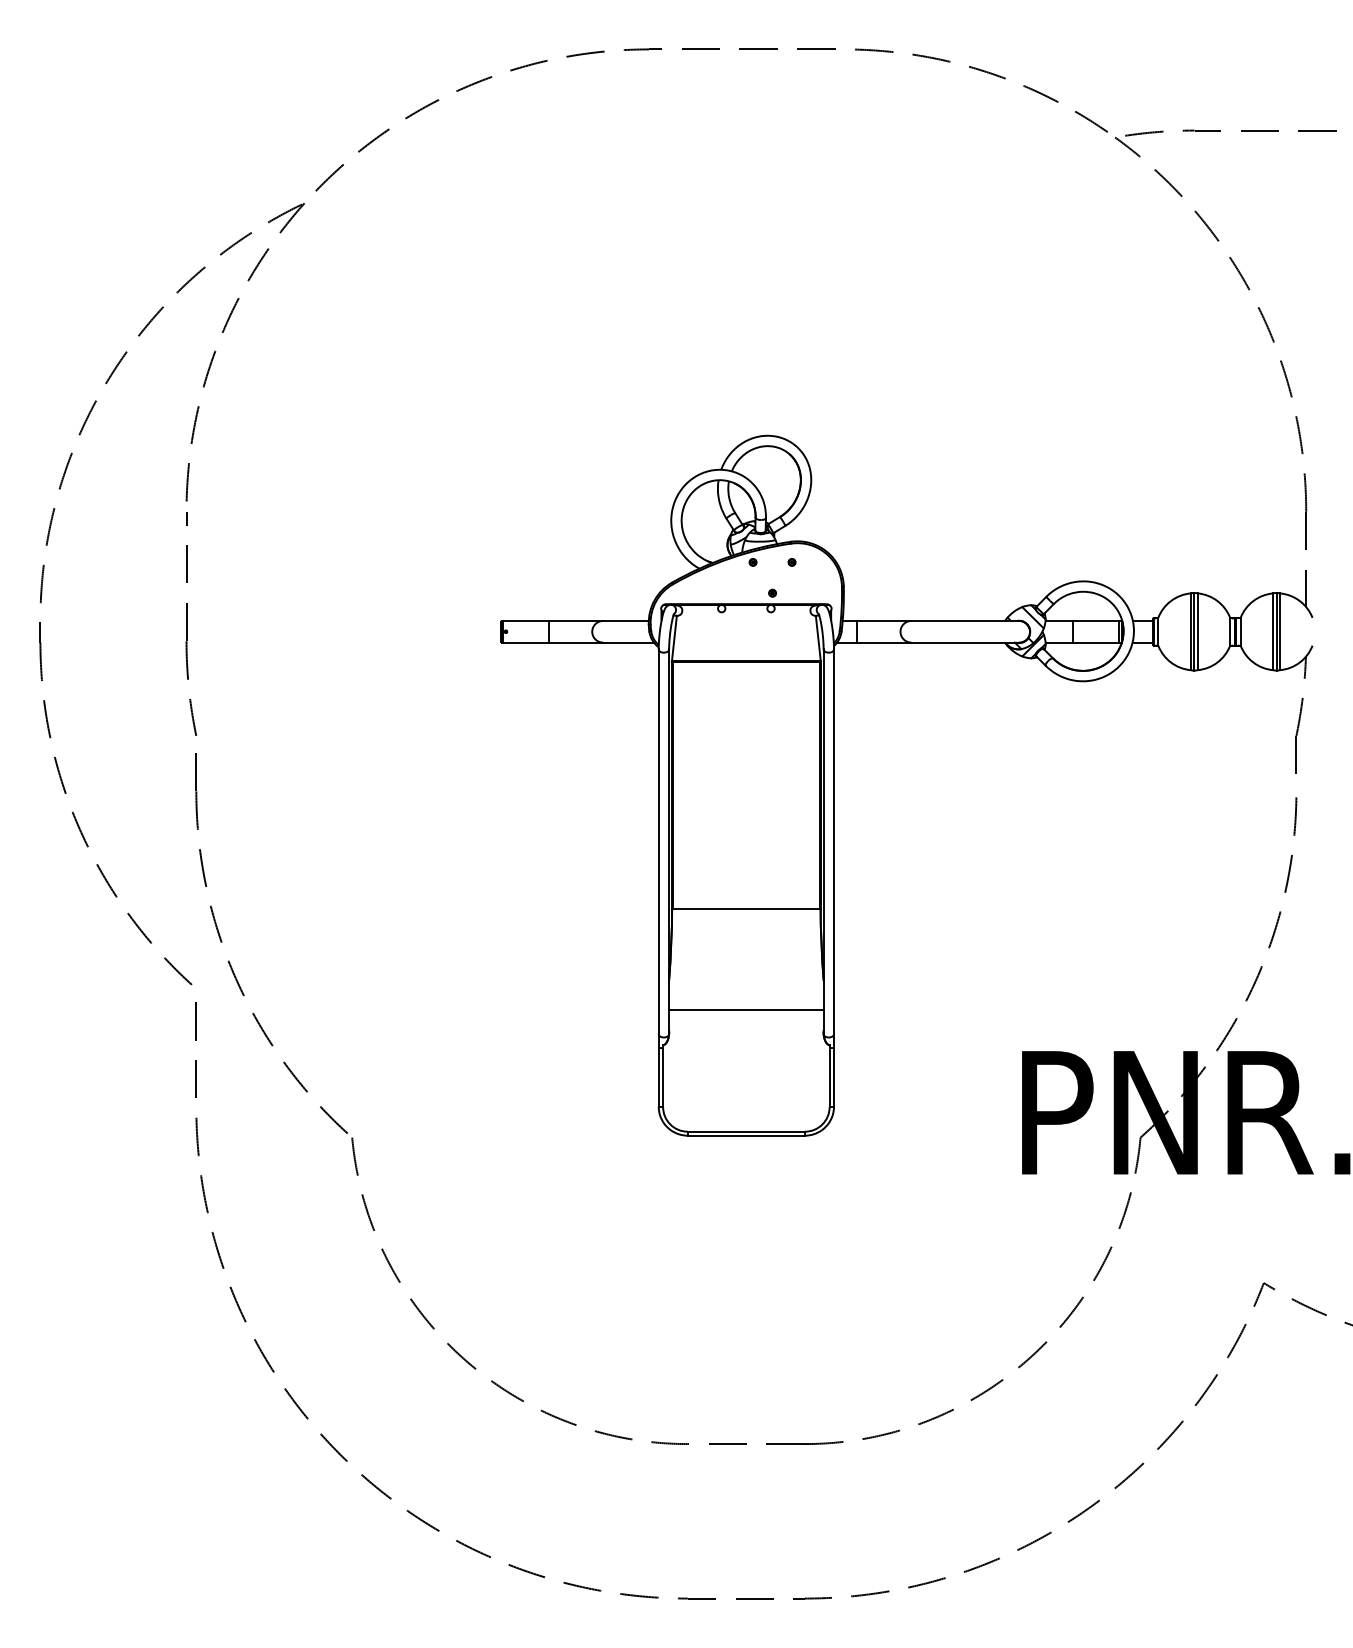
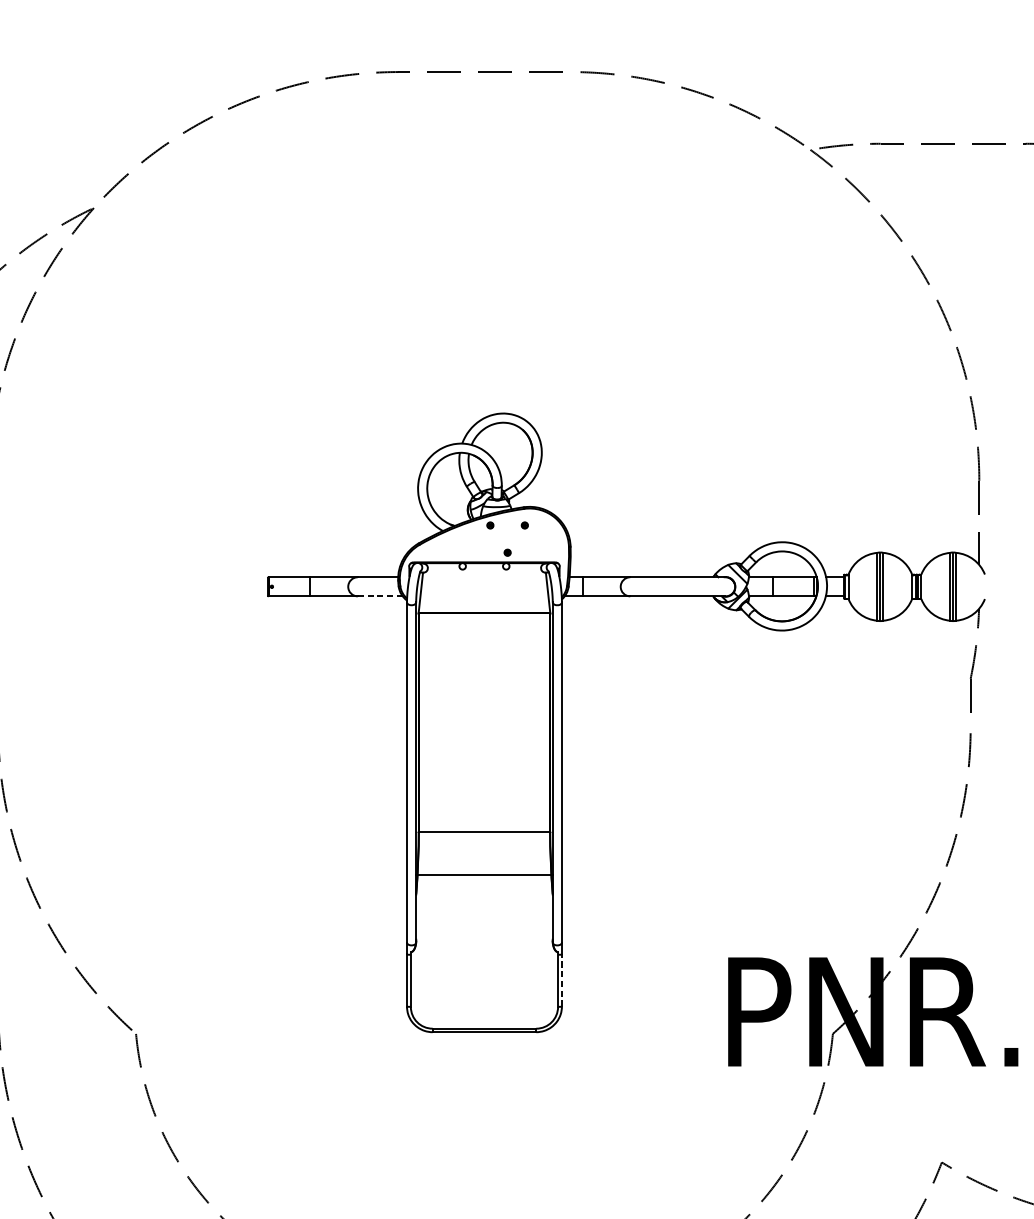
line: (628, 642) -> (380, 596), solid -> dashed
line: (746, 1009) -> (484, 874), moved
line: (834, 1076) -> (562, 979), solid -> dashed

